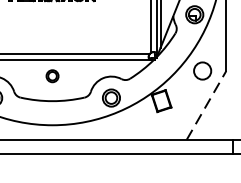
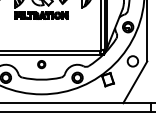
line: (206, 104) -> (135, 81), dashed -> solid

